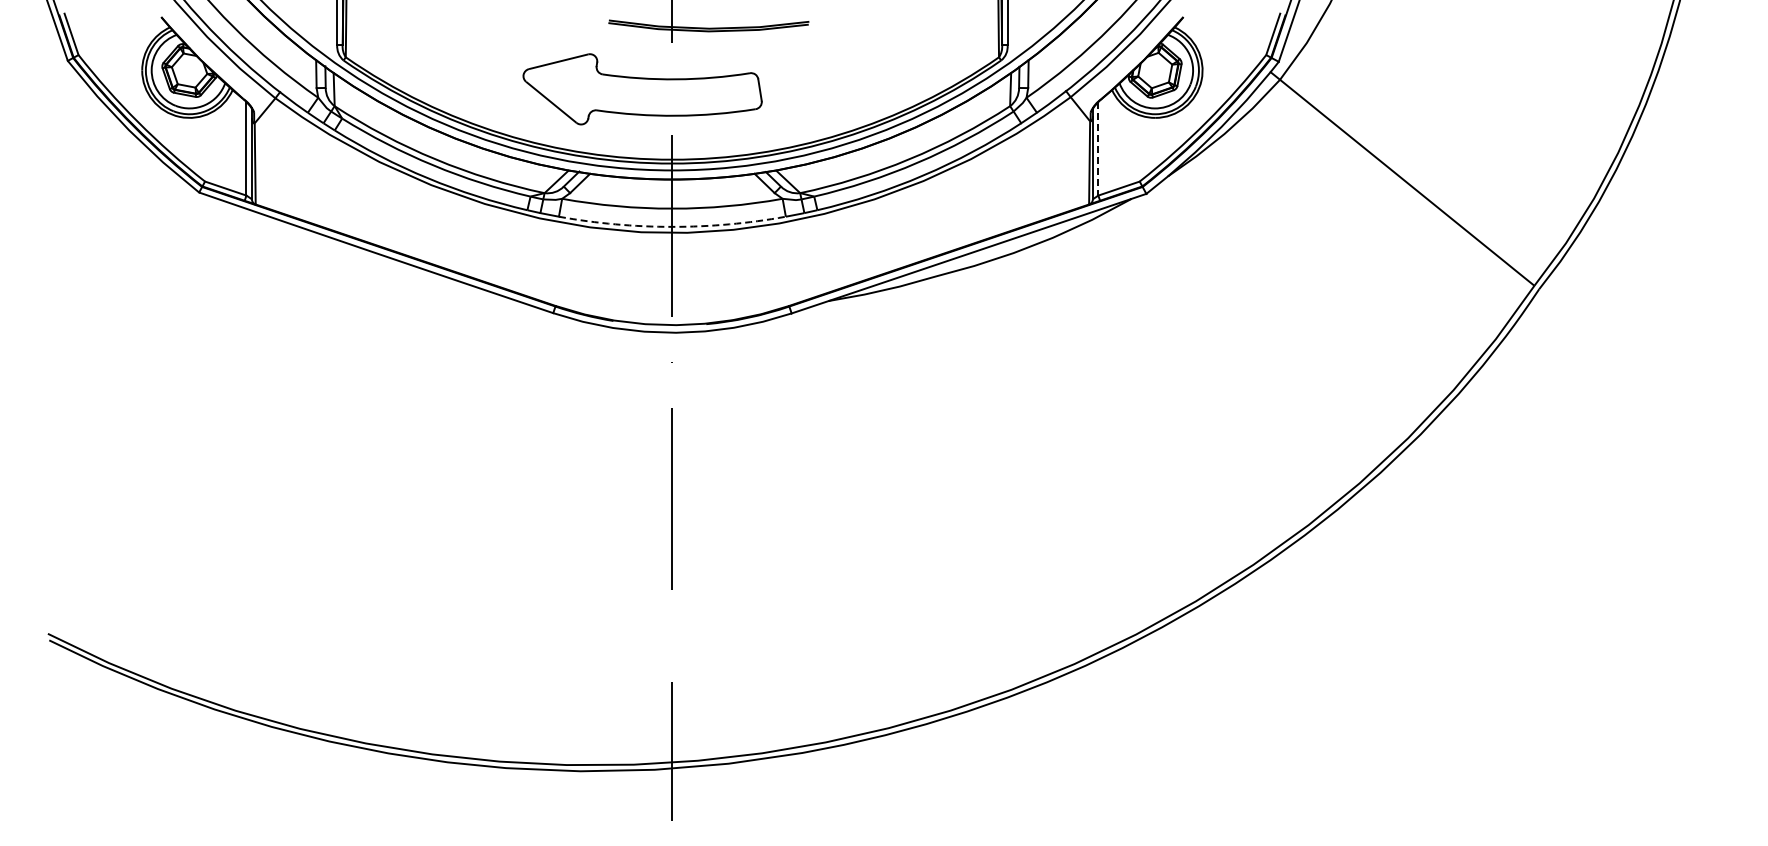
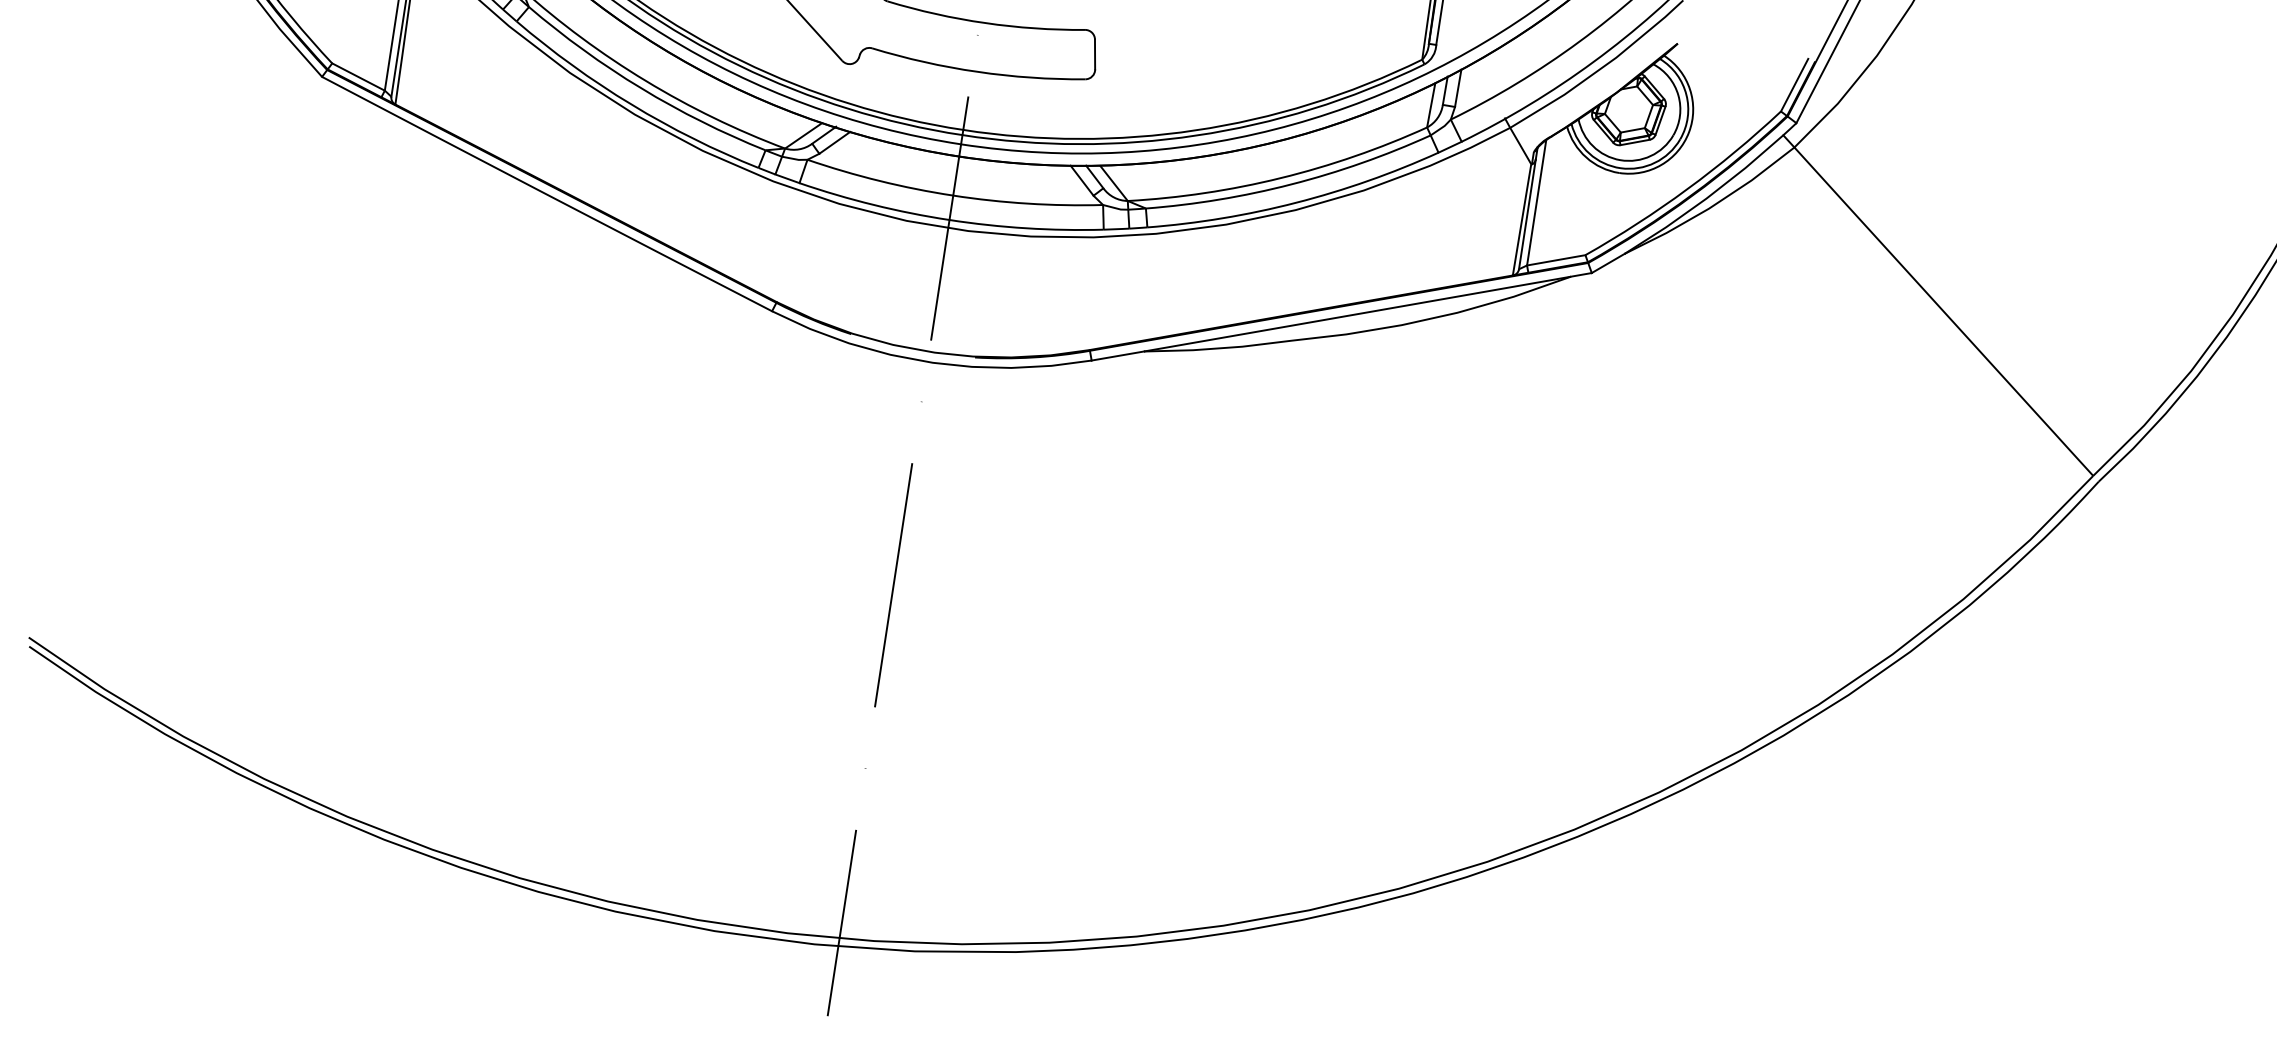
line: (1098, 148) -> (1536, 202), dashed -> solid
arc: (672, 226) -> (949, 219), dashed -> solid

